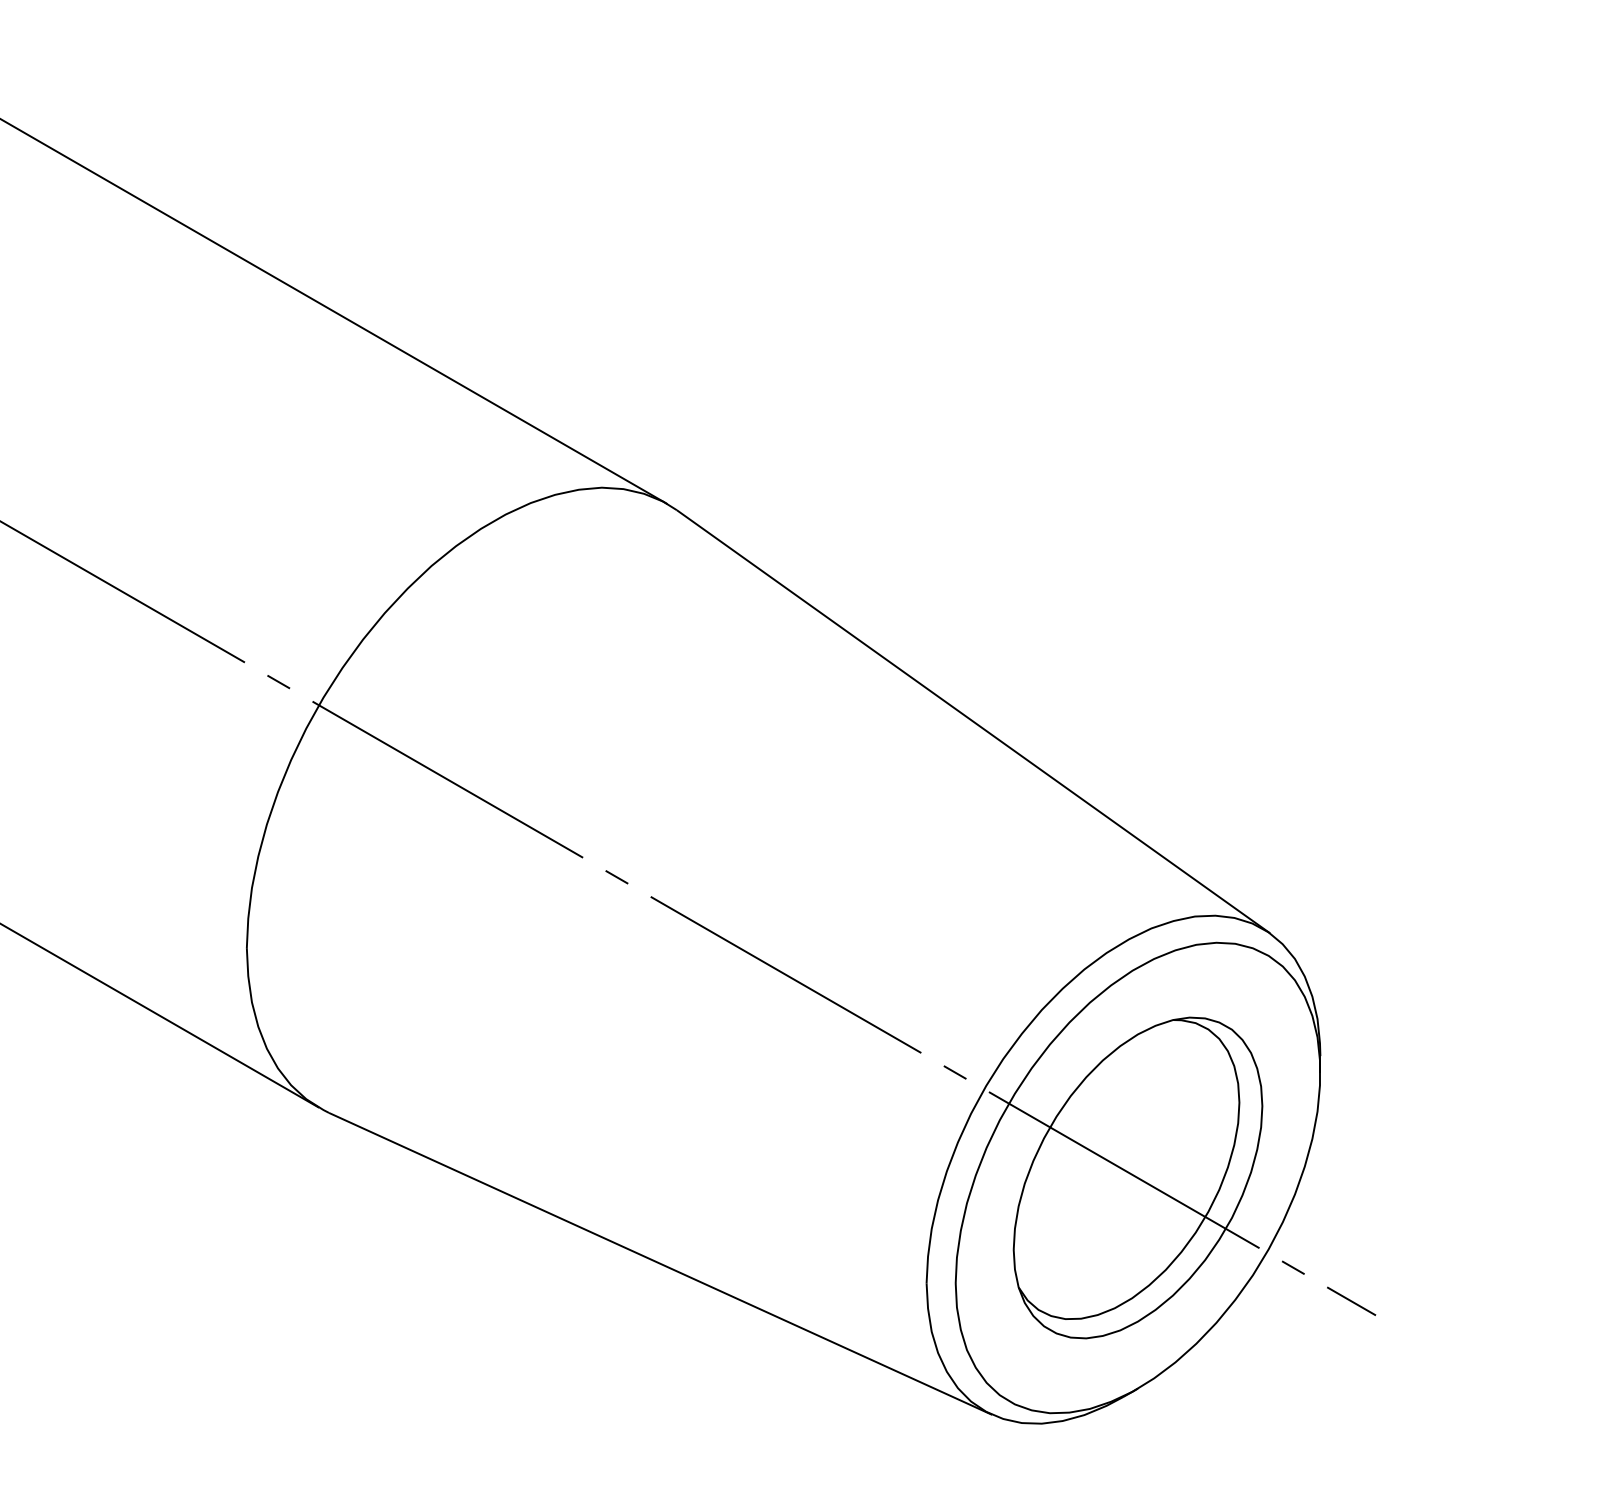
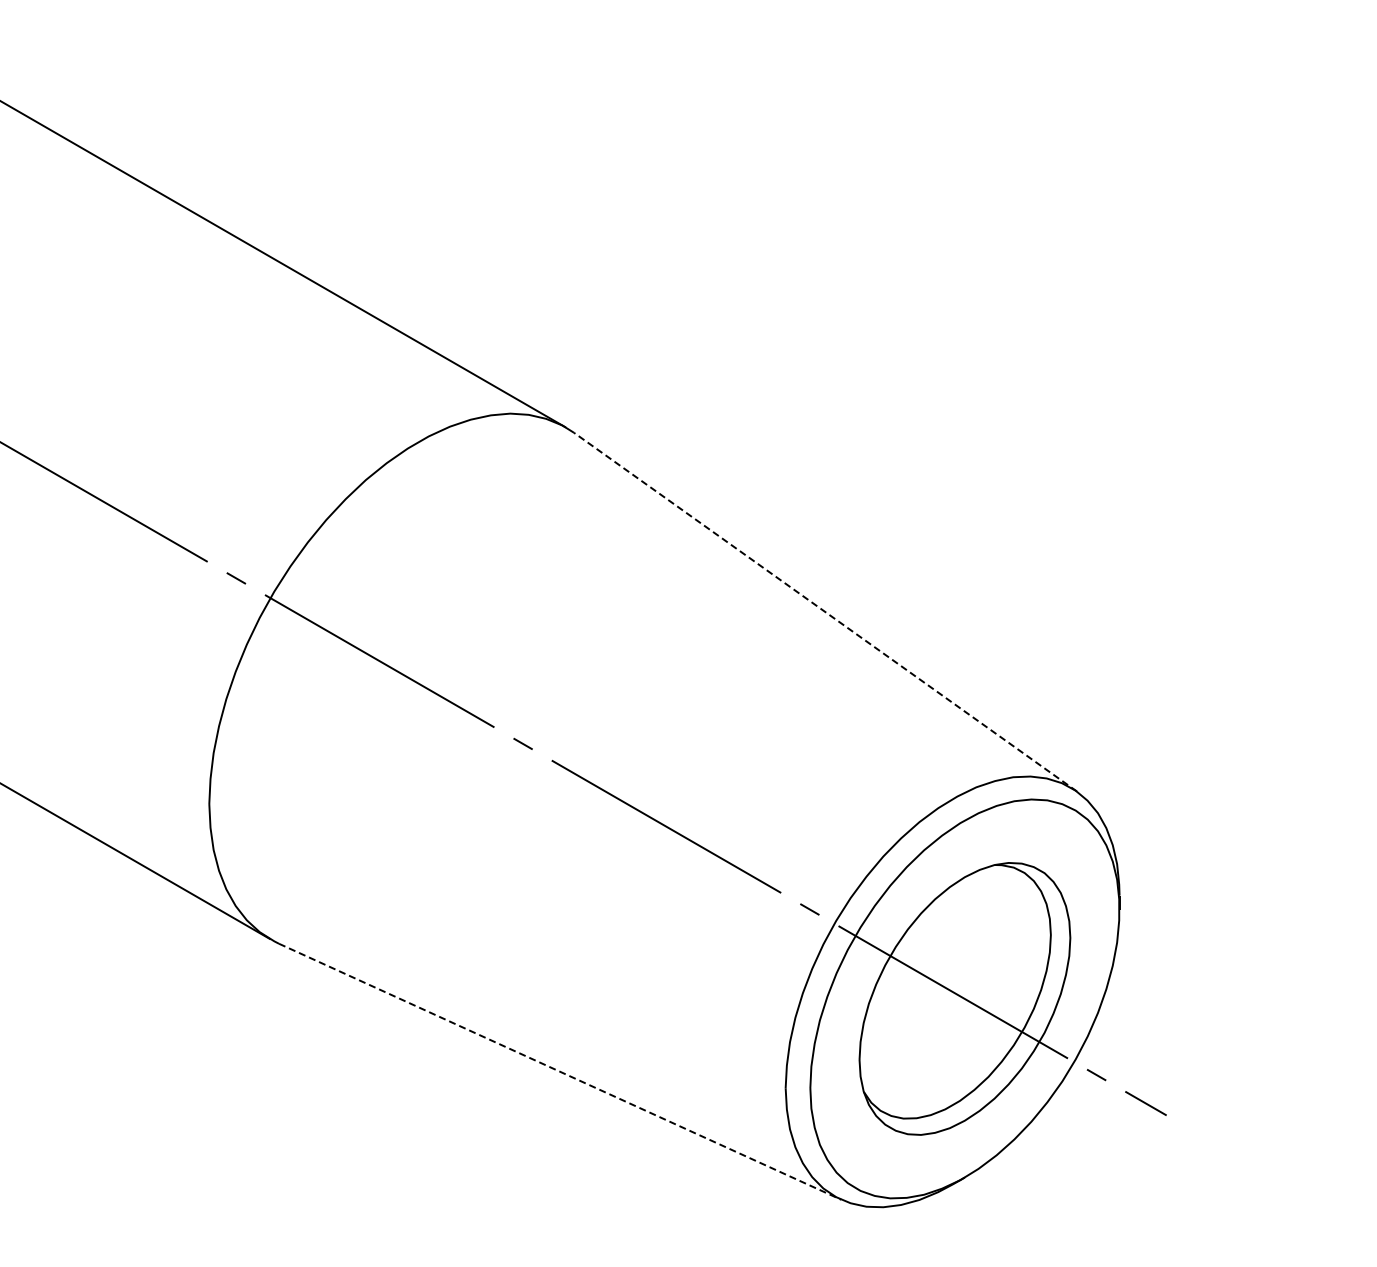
line: (973, 722) -> (825, 612), solid -> dashed
line: (661, 1263) -> (560, 1071), solid -> dashed

